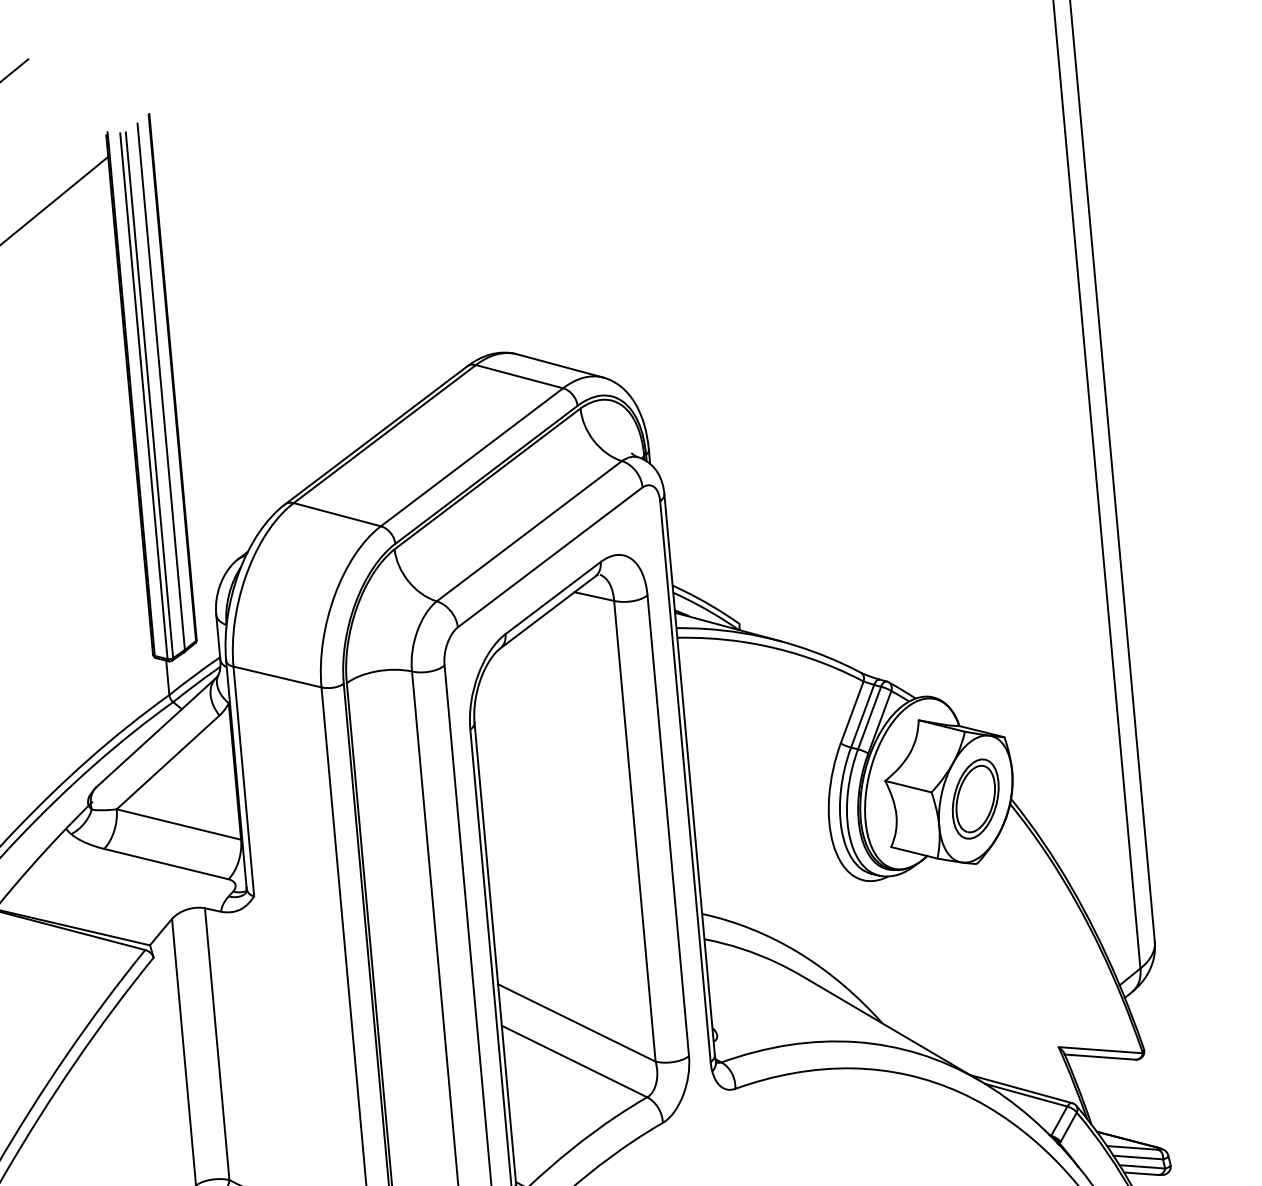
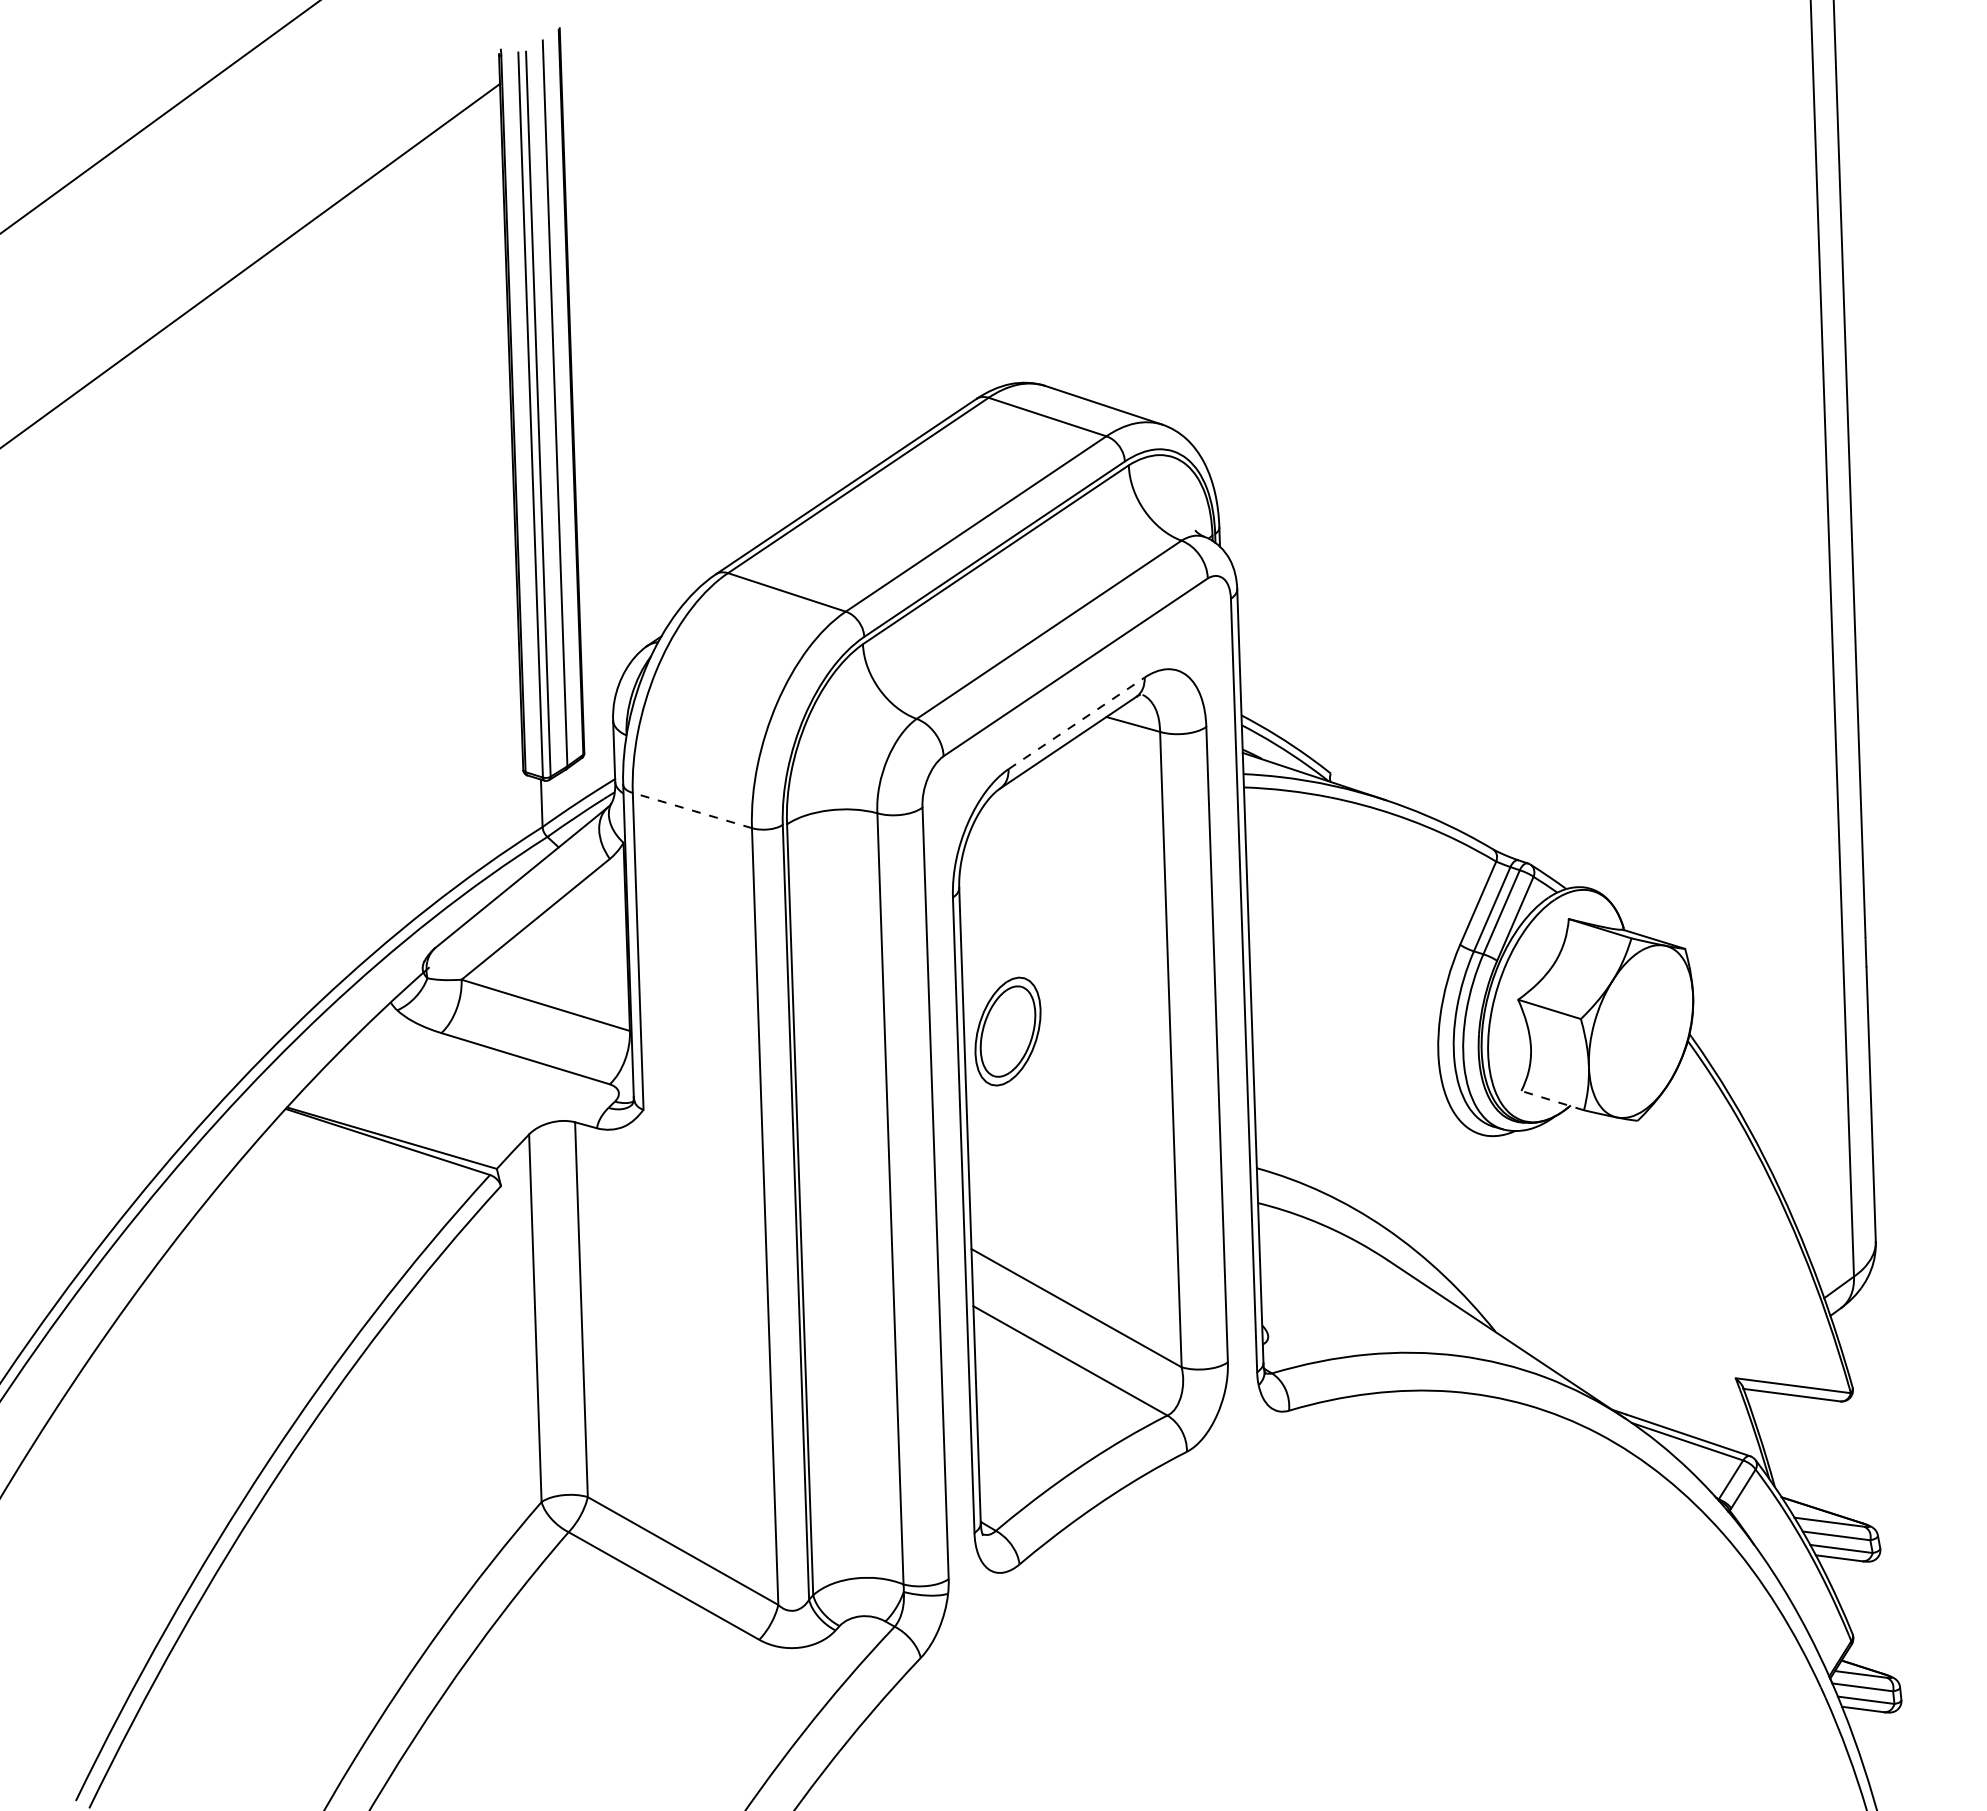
line: (553, 598) -> (1077, 723), solid -> dashed
line: (276, 677) -> (691, 810), solid -> dashed
part: (975, 799) -> (1007, 1031), moved
line: (914, 852) -> (1552, 1100), solid -> dashed

